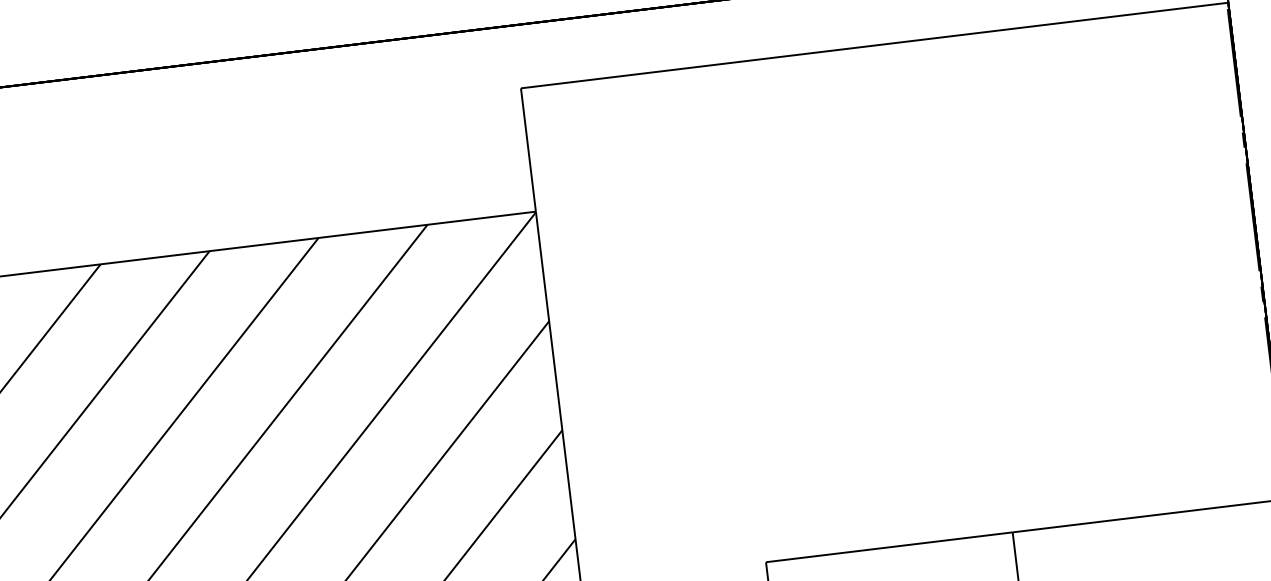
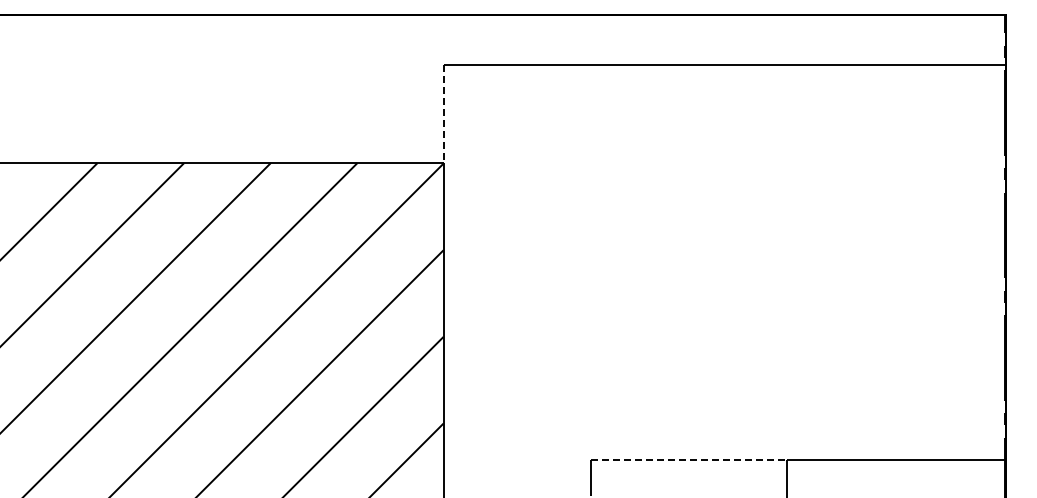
line: (528, 150) -> (443, 114), solid -> dashed
line: (890, 547) -> (689, 459), solid -> dashed

